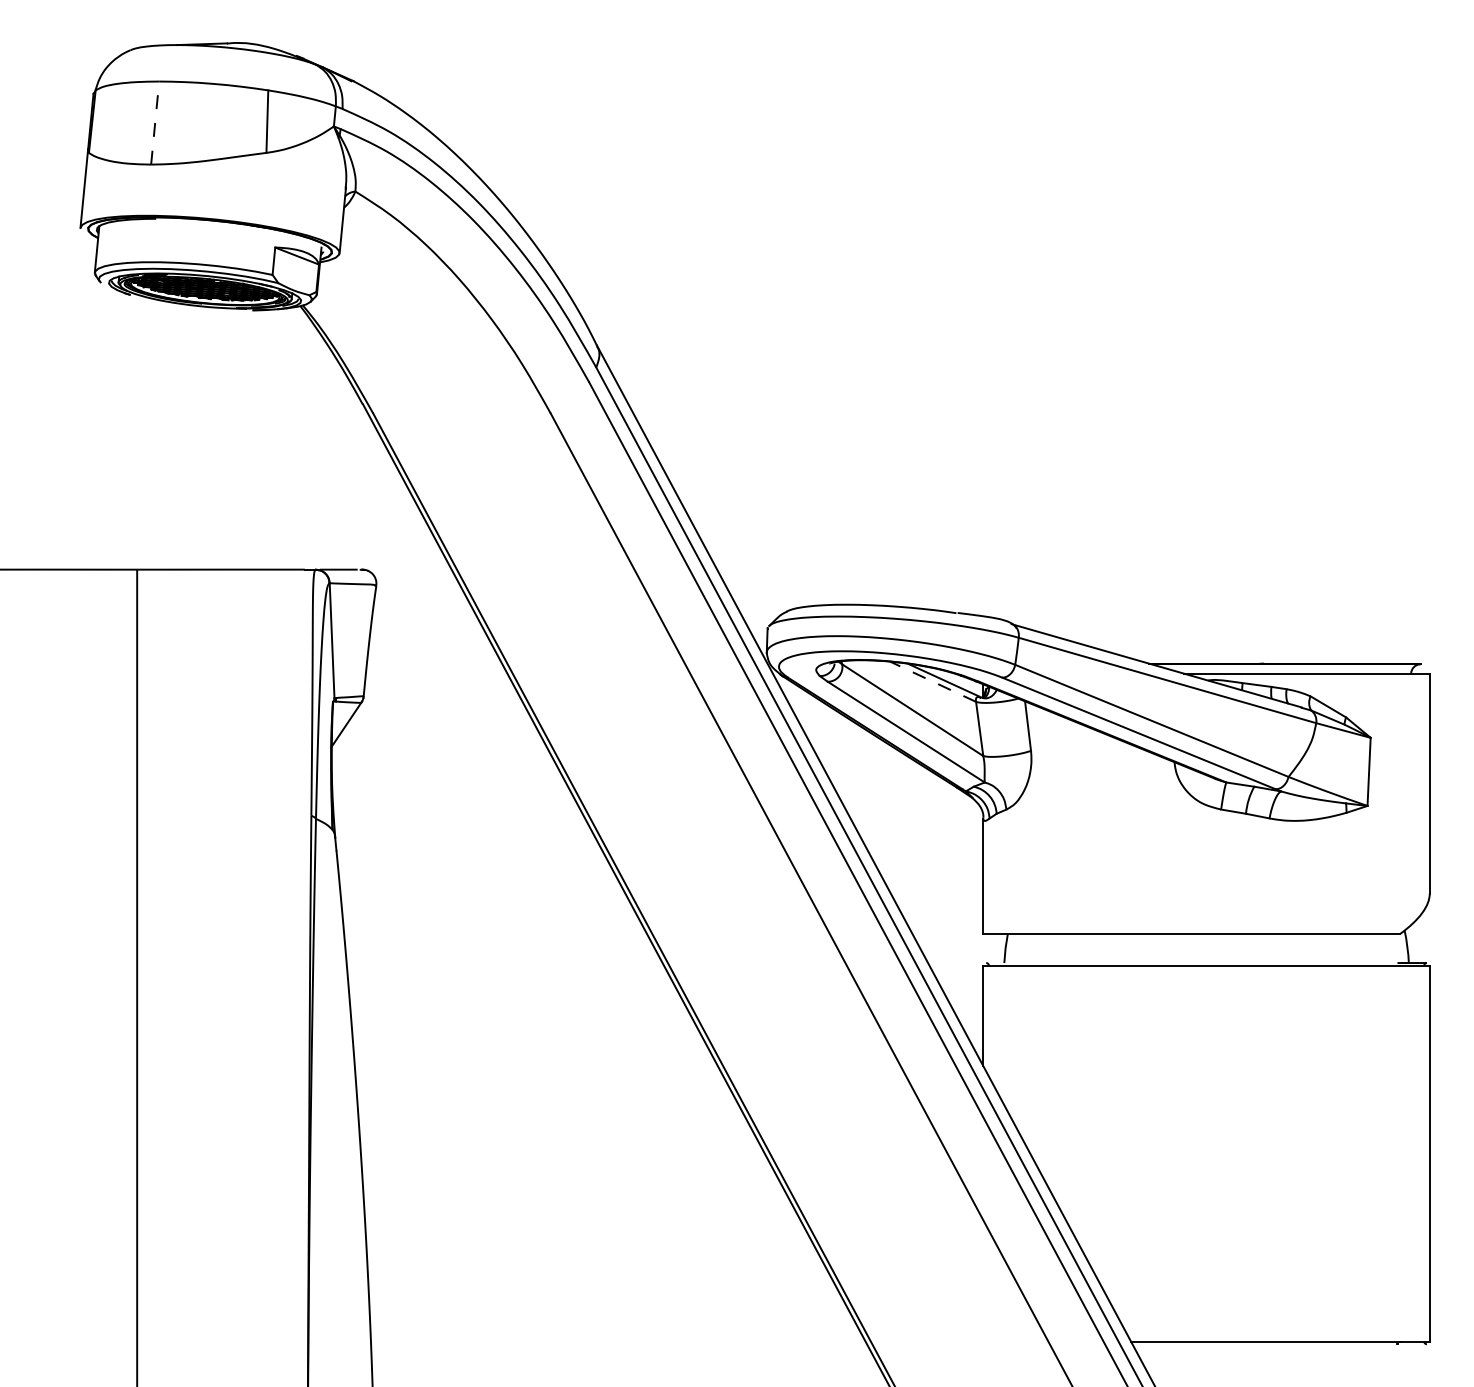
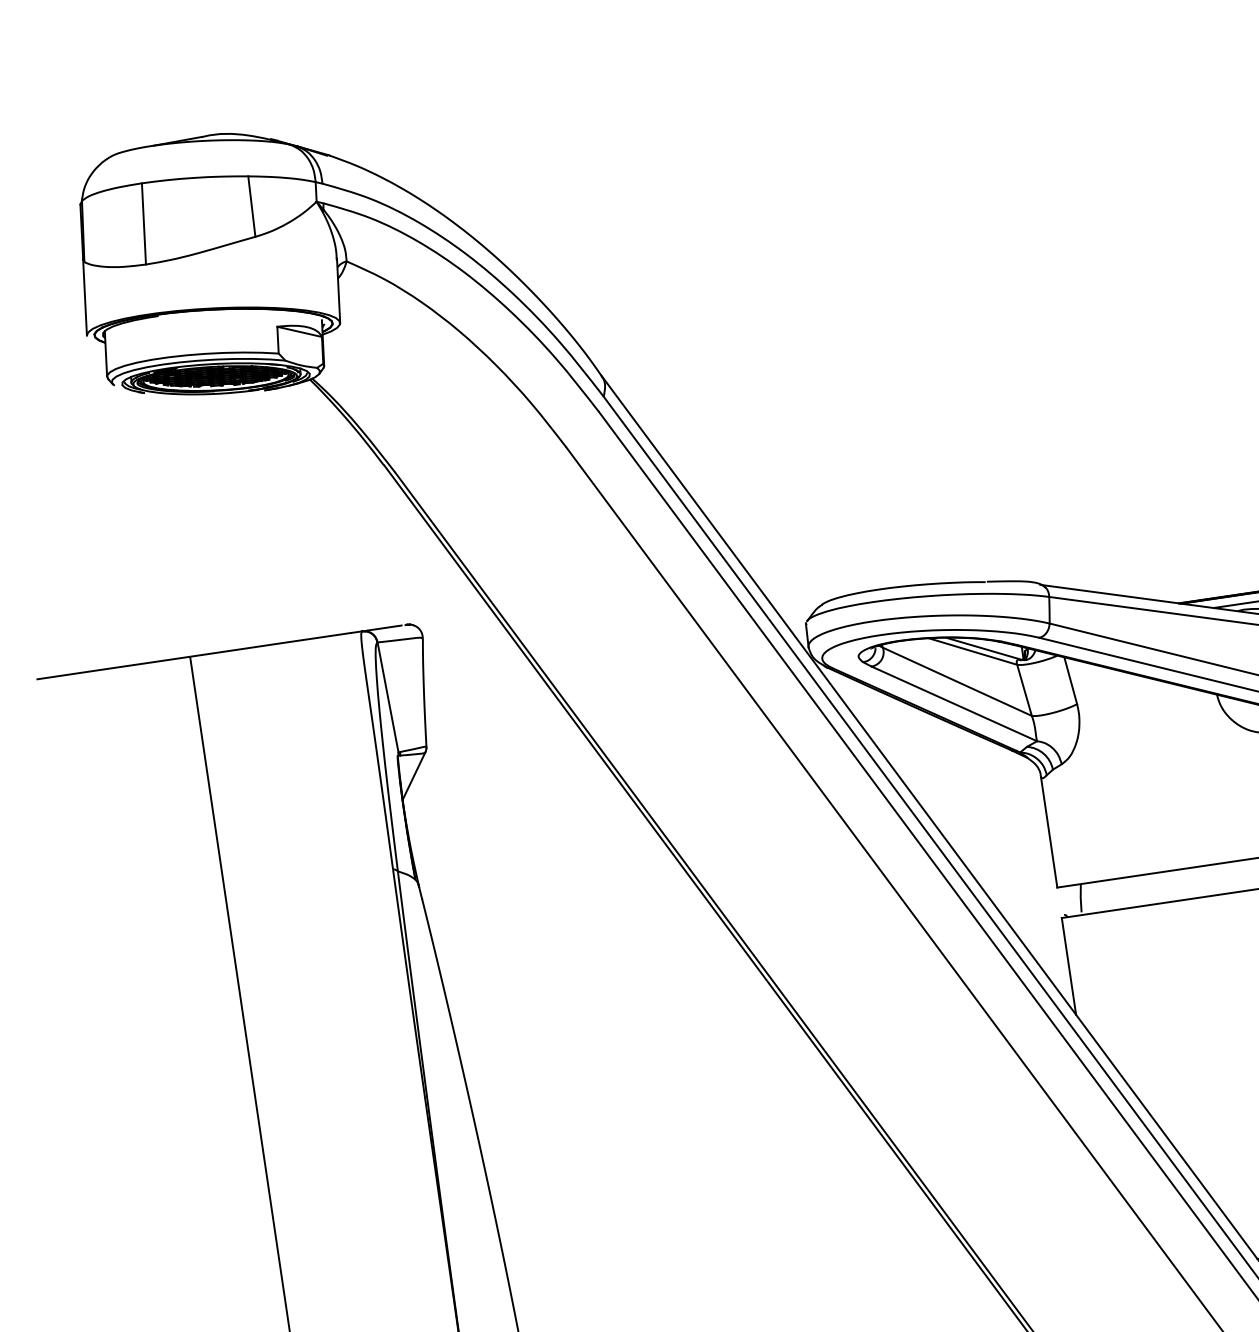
line: (155, 123) -> (144, 224), dashed -> solid
line: (932, 681) -> (972, 651), dashed -> solid

